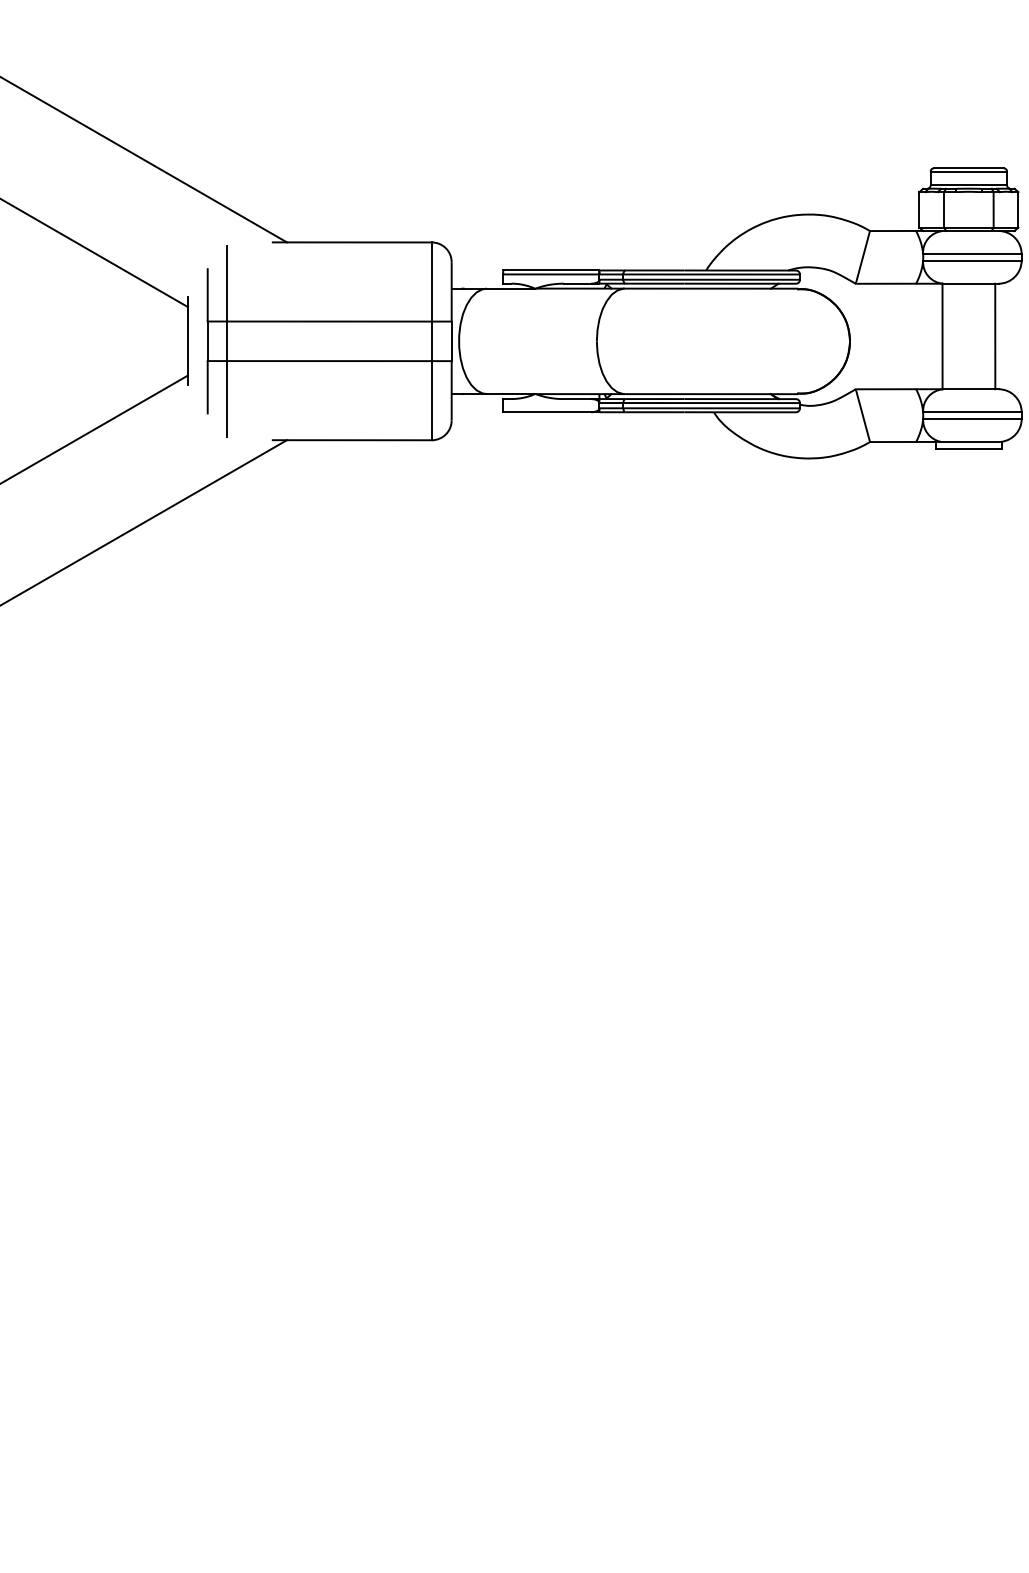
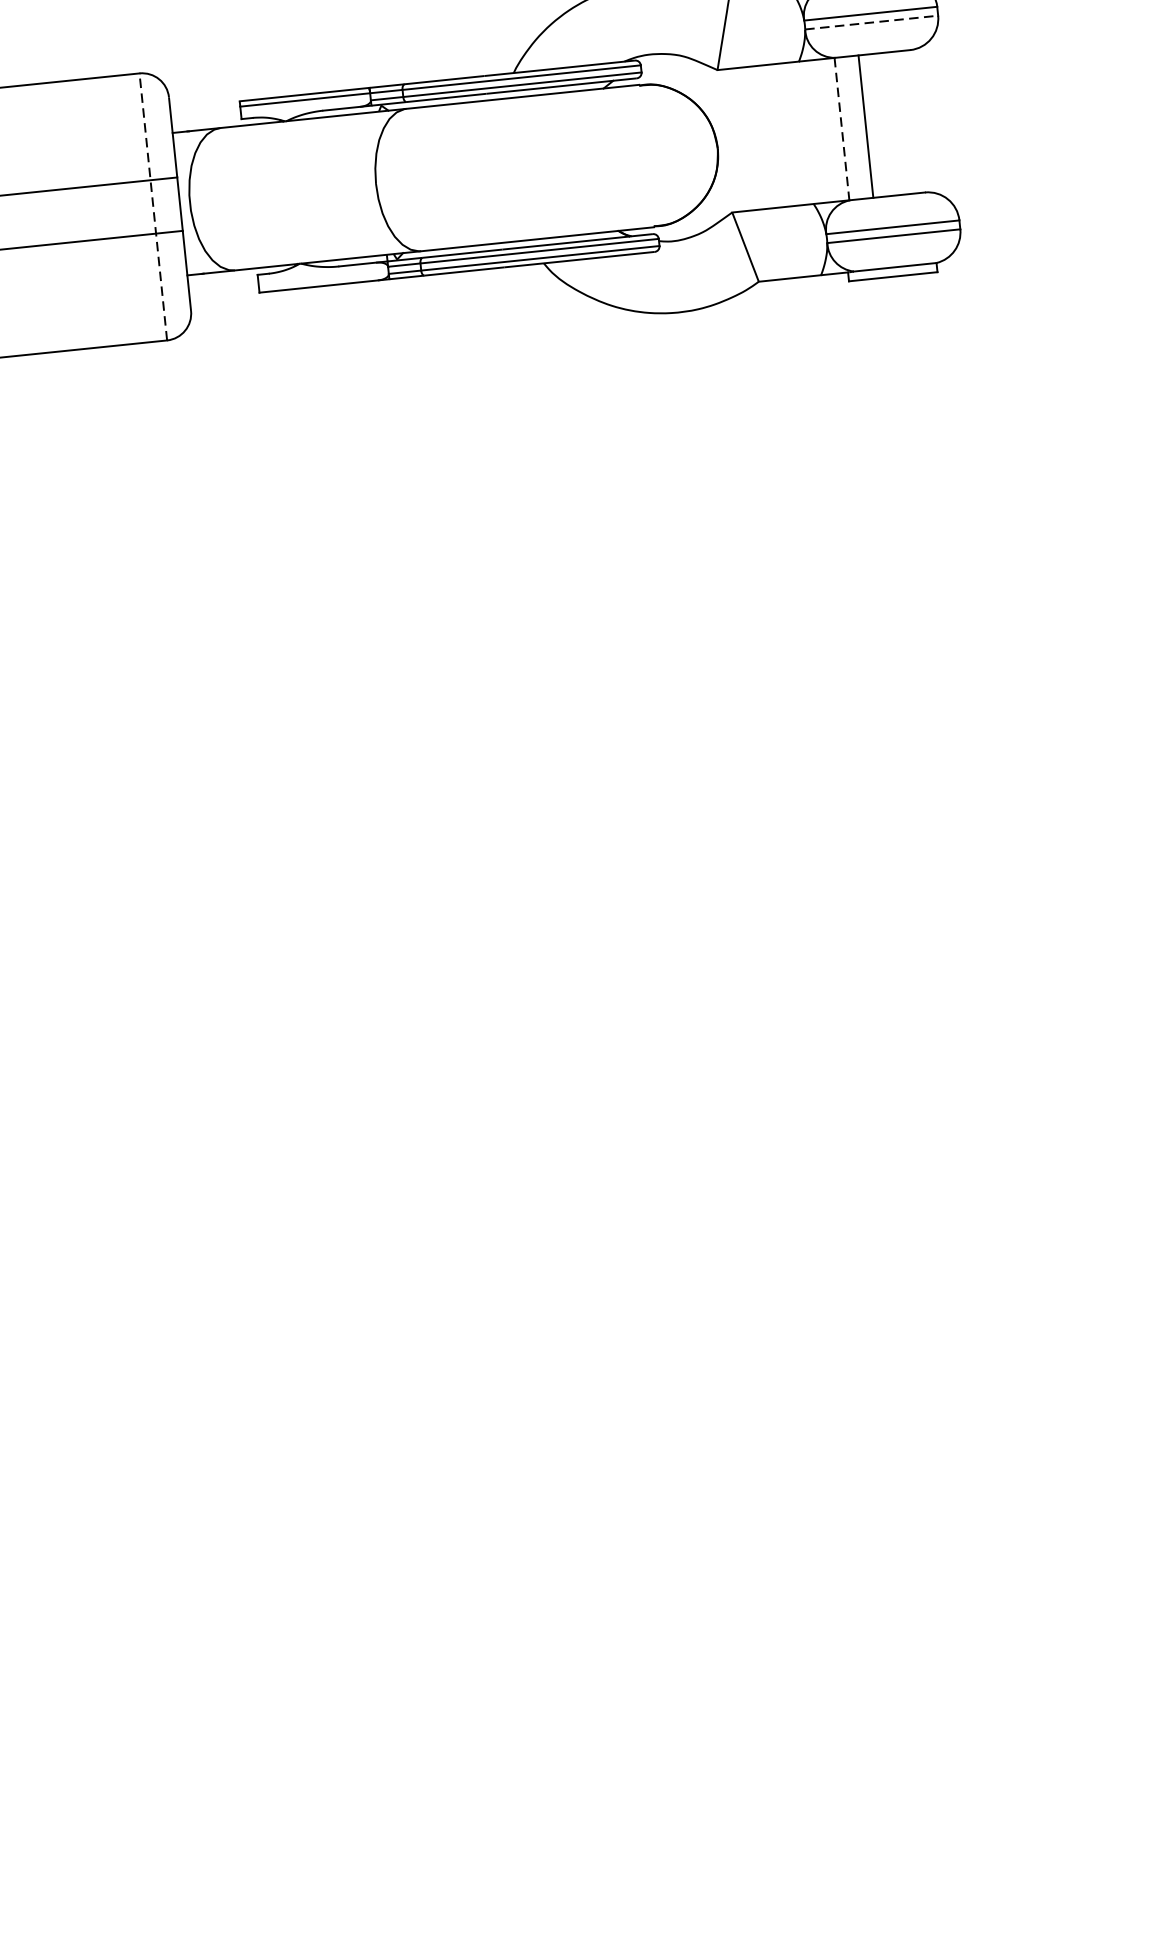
line: (972, 260) -> (871, 22), solid -> dashed
line: (942, 336) -> (841, 129), solid -> dashed
line: (995, 336) -> (866, 126), moved
line: (431, 341) -> (152, 207), solid -> dashed

